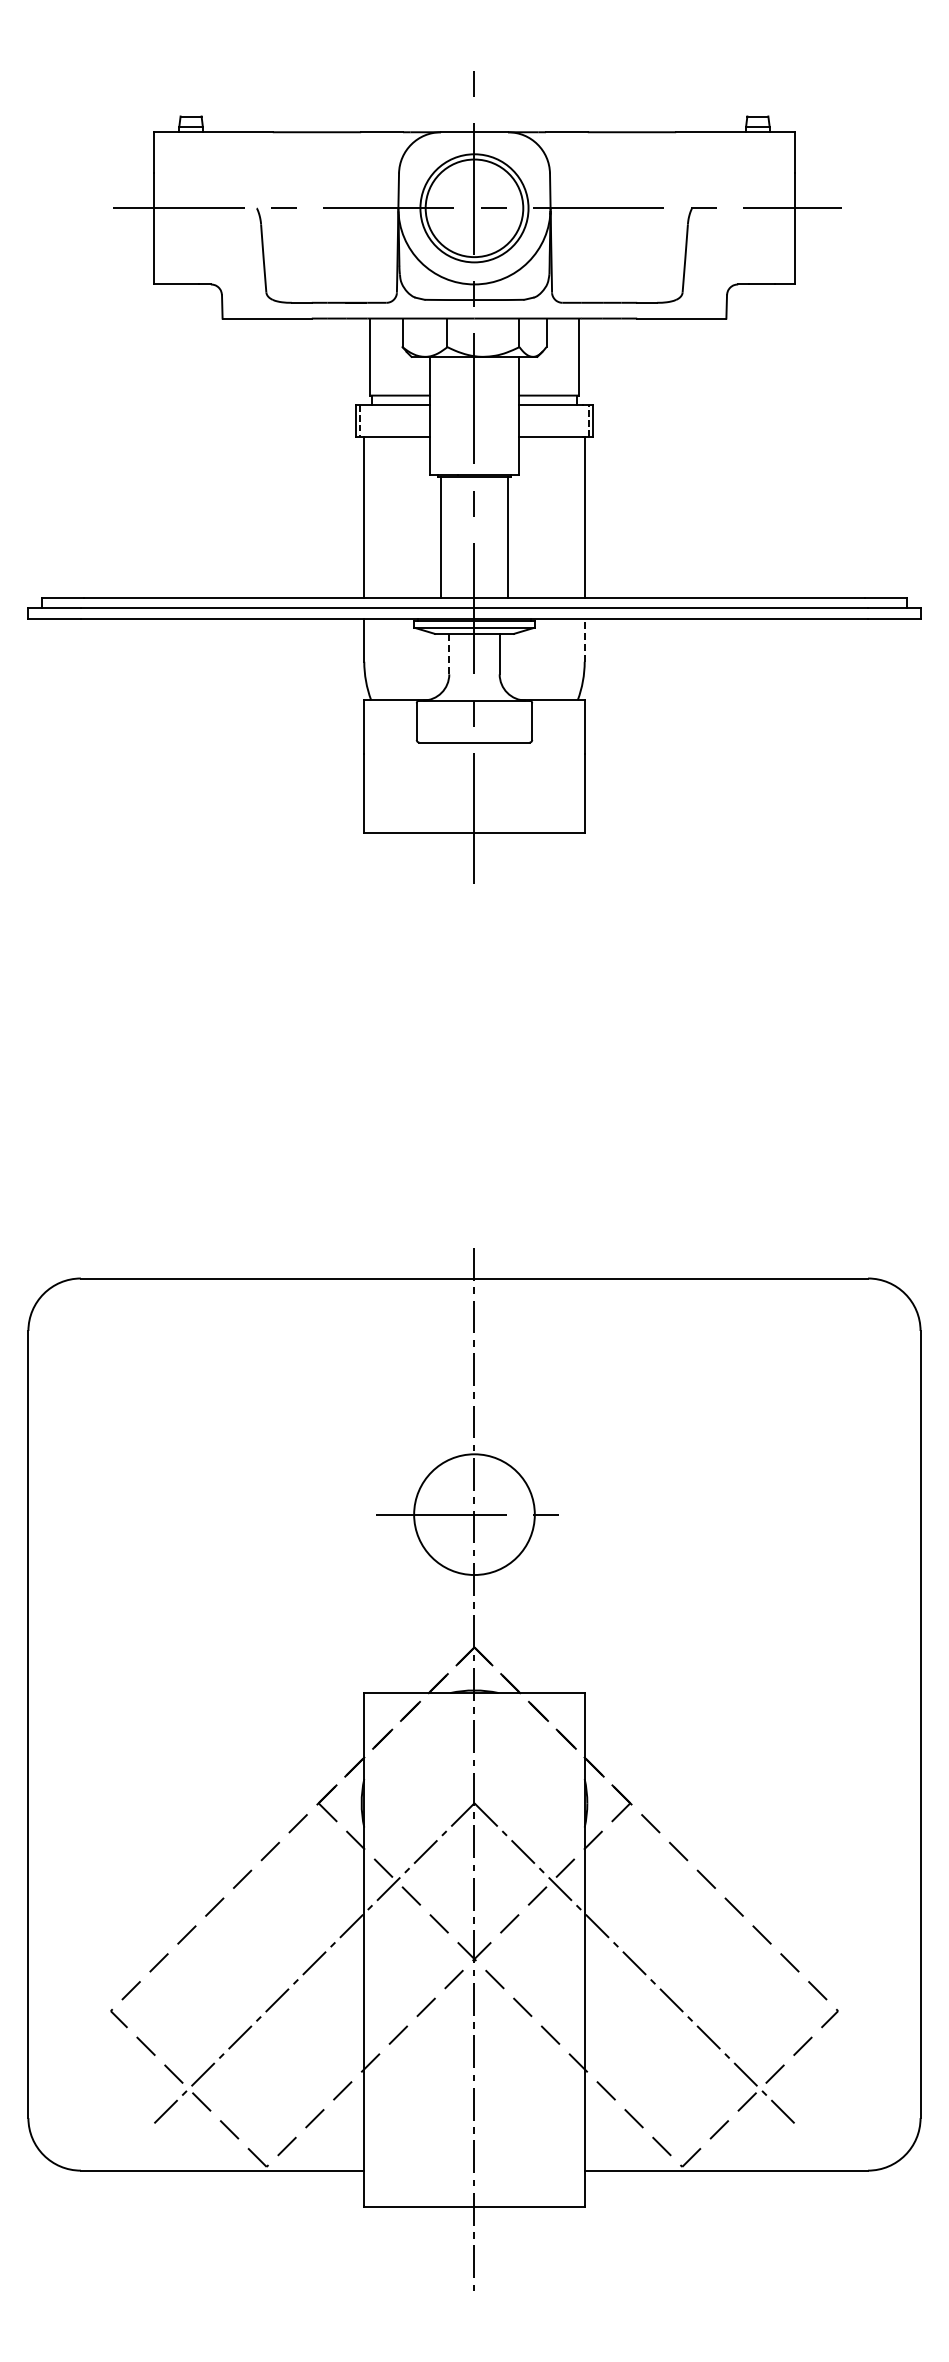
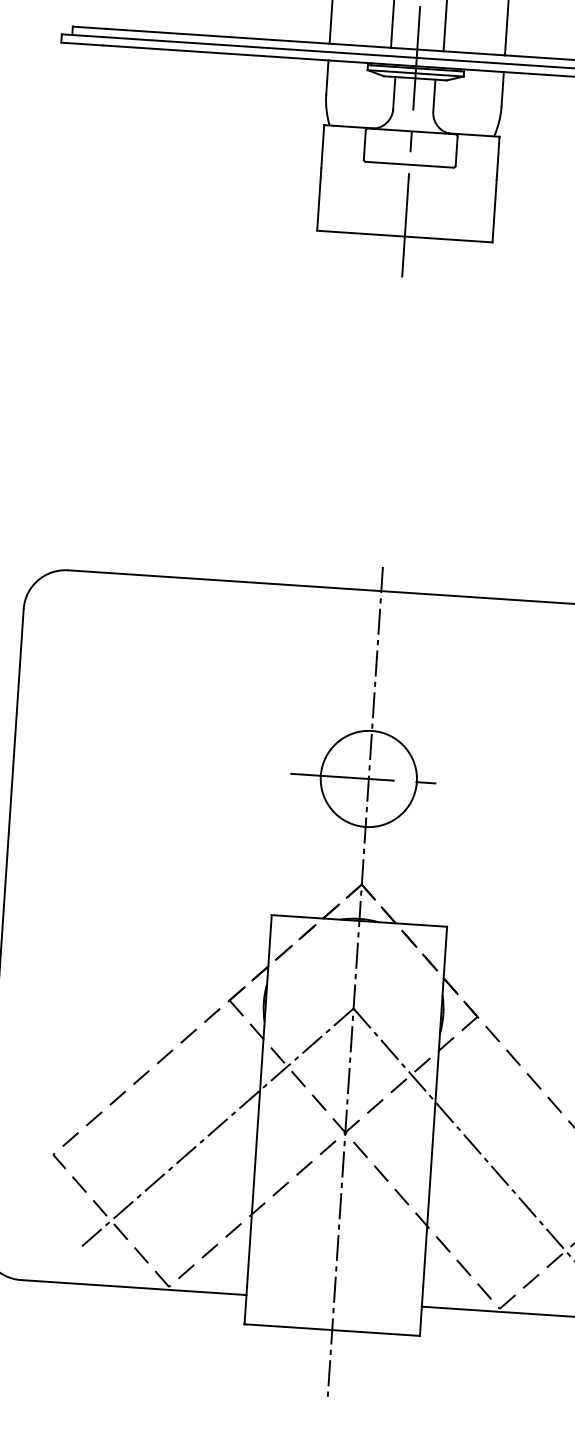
line: (584, 640) -> (502, 89), dashed -> solid
line: (449, 654) -> (394, 93), dashed -> solid

